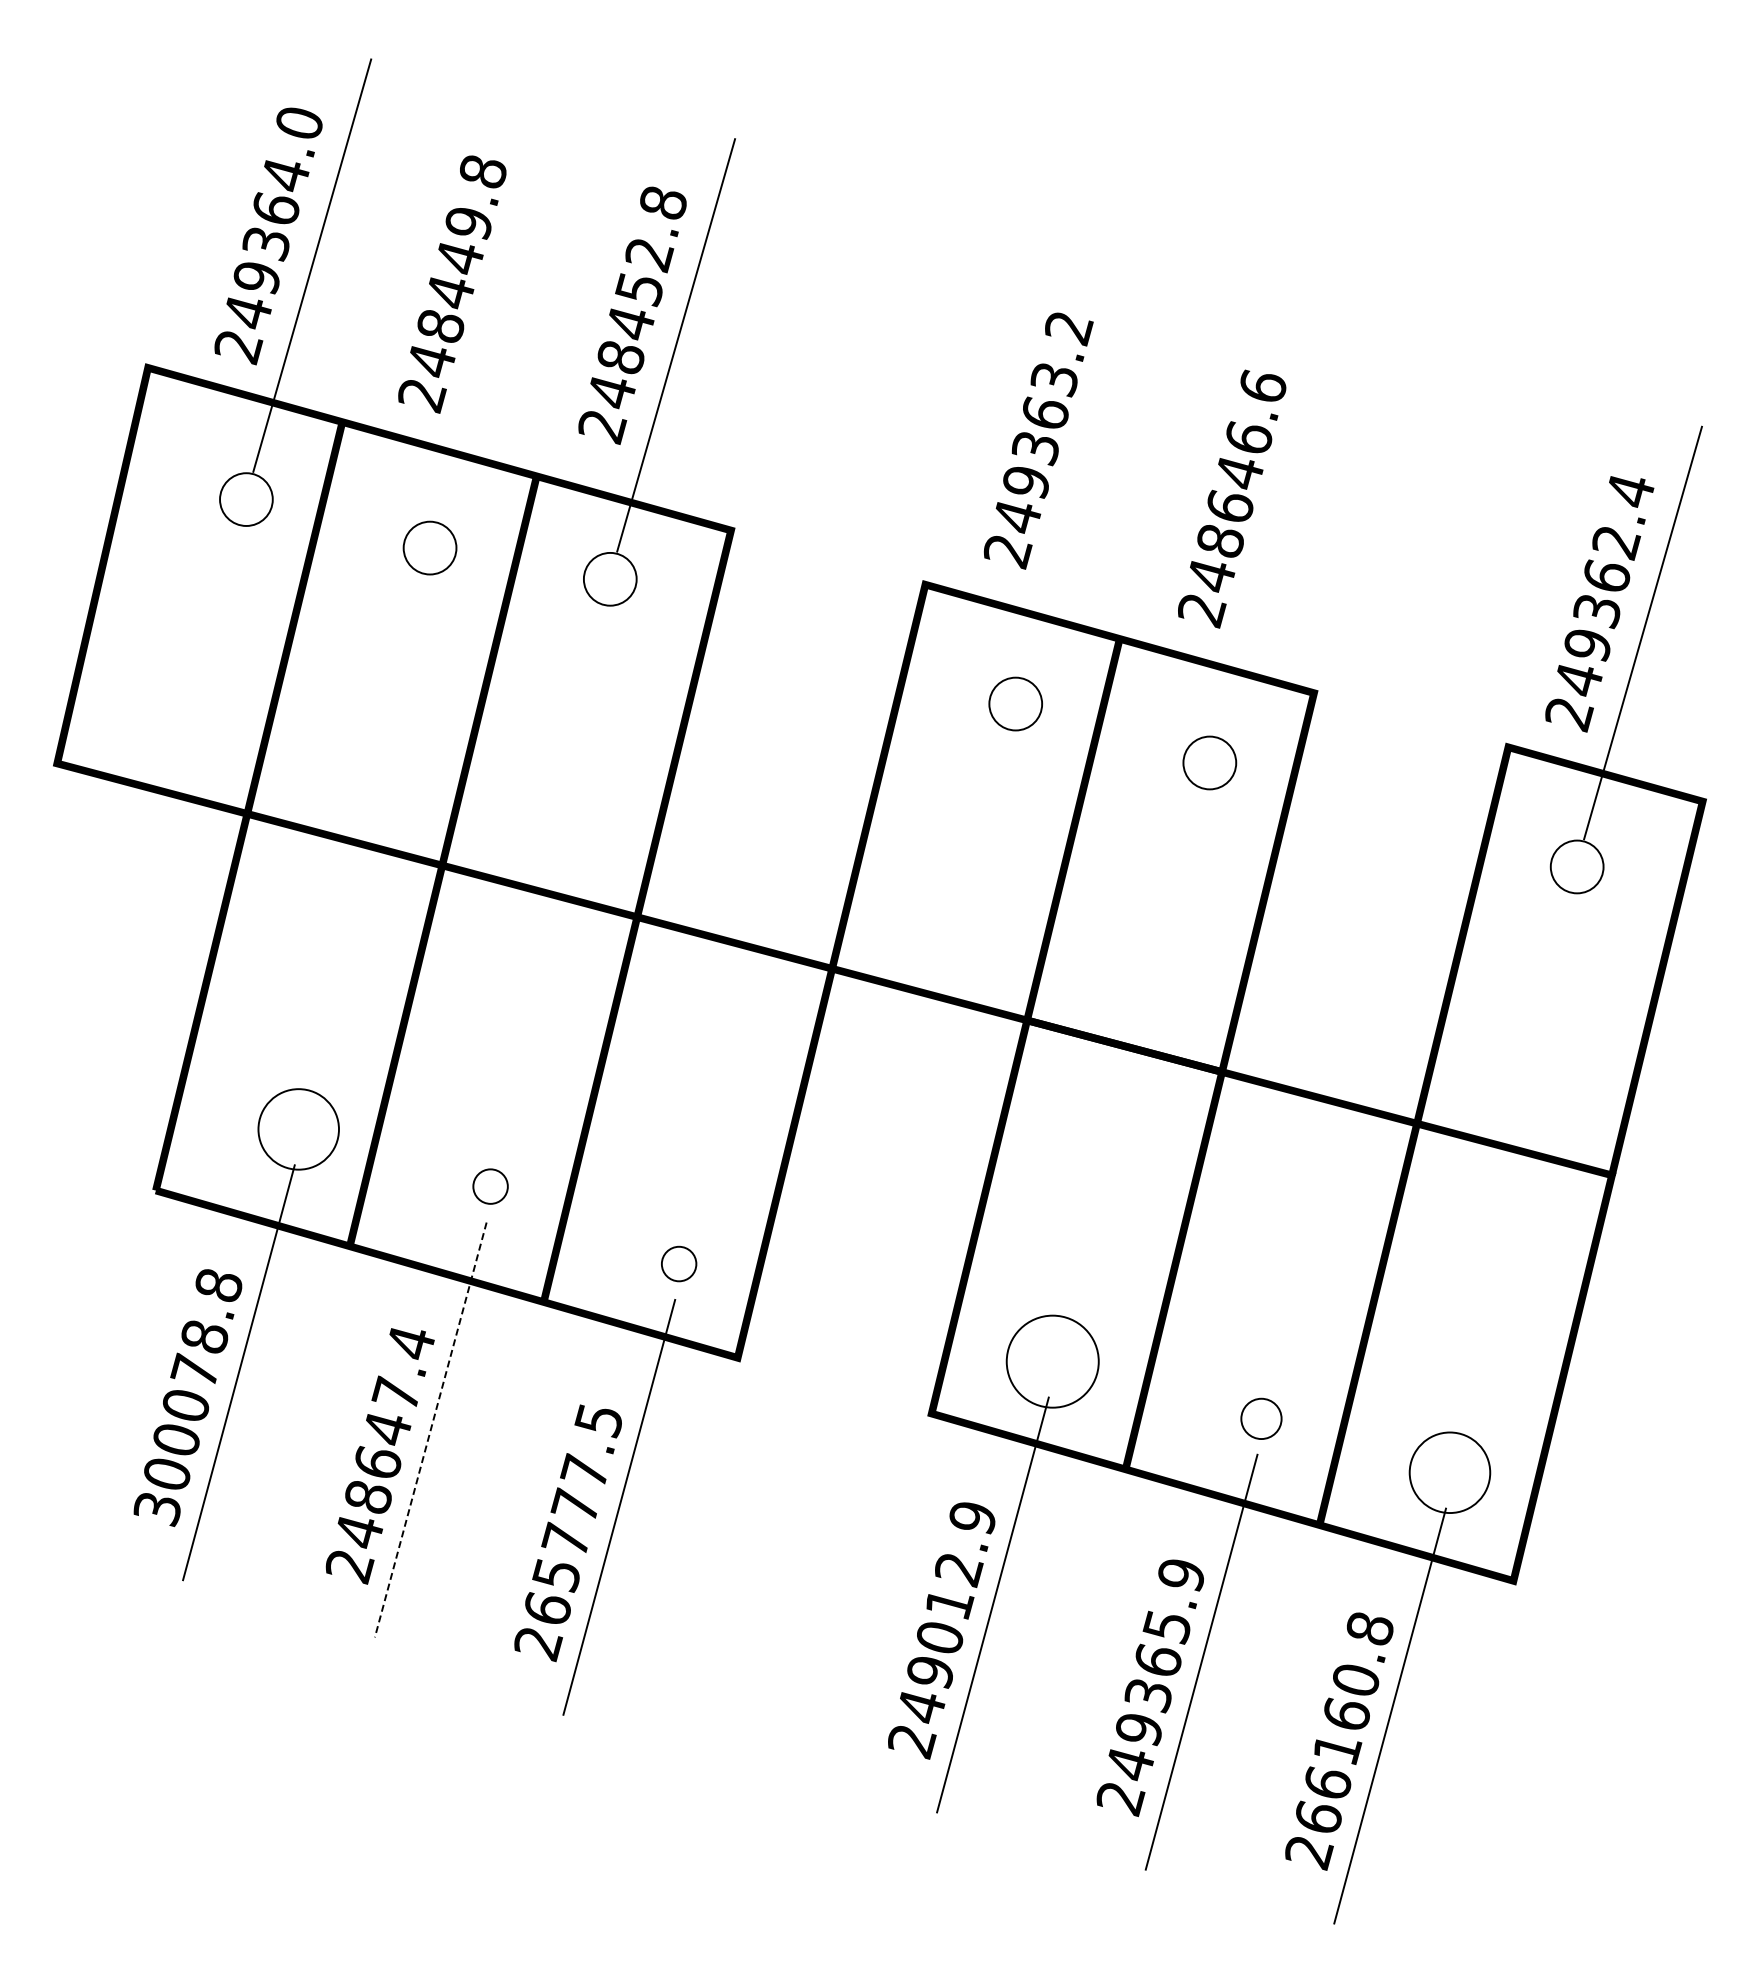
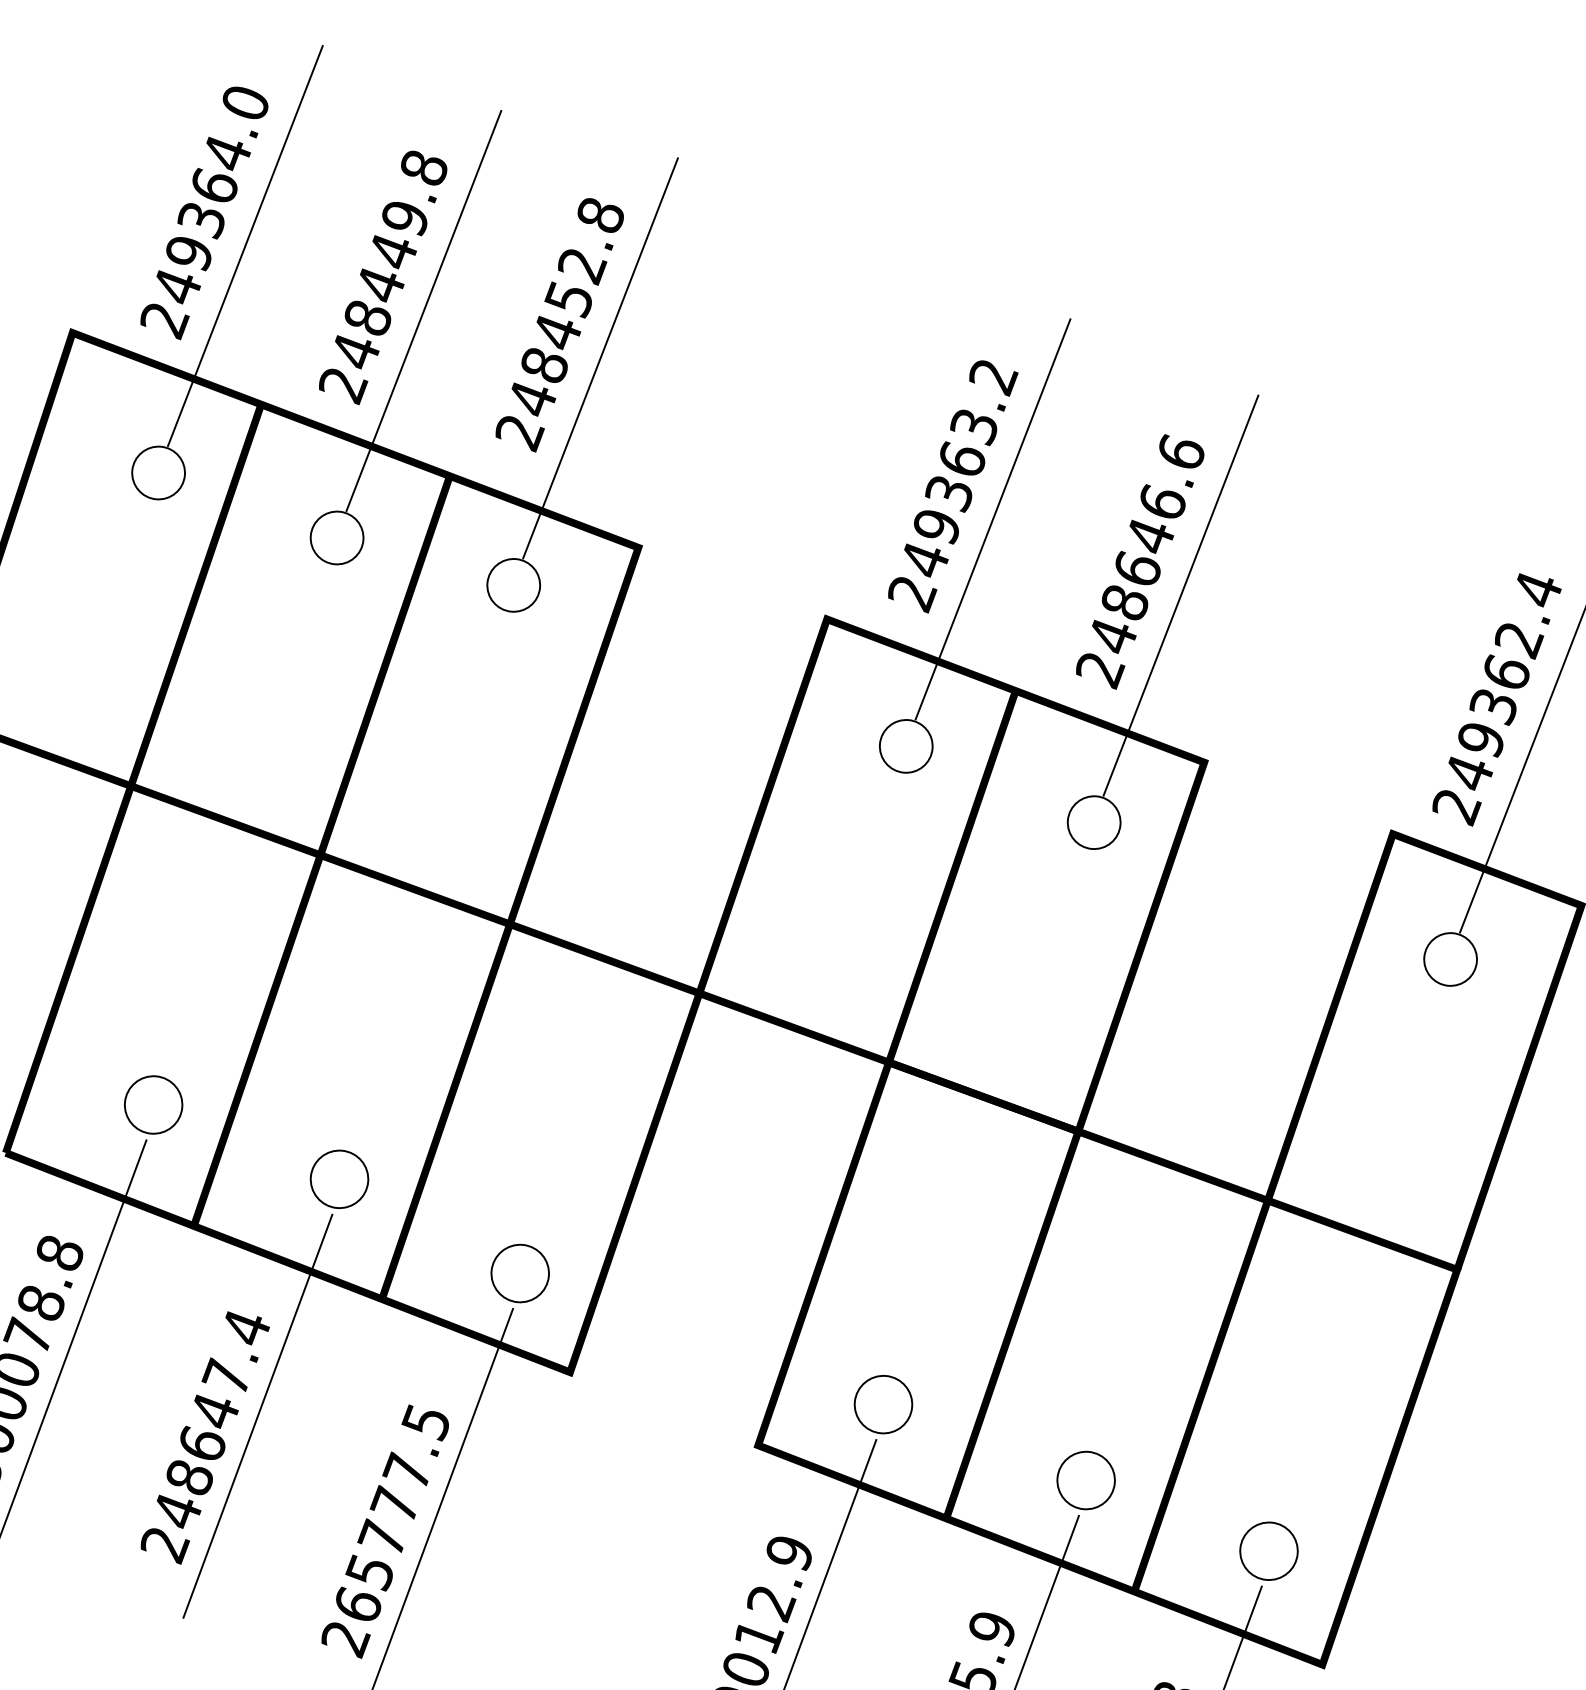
line: (495, 314) -> (423, 311), added
line: (1081, 469) -> (992, 518), added
line: (1275, 528) -> (1180, 595), added
circle: (298, 1129) -> (153, 1105), size x0.71
circle: (490, 1186) -> (339, 1179), size x1.67
circle: (678, 1263) -> (519, 1272), size x1.67
circle: (1052, 1361) -> (883, 1404), size x0.62
circle: (1261, 1418) -> (1086, 1480), size x1.43
line: (430, 1429) -> (257, 1415), dashed -> solid
circle: (1449, 1472) -> (1268, 1550), size x0.71

